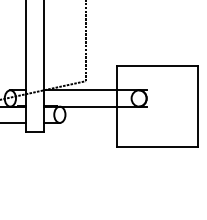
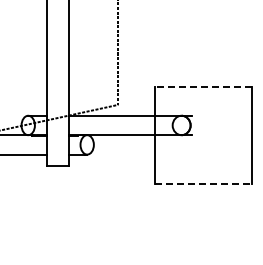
line: (157, 65) -> (203, 86), solid -> dashed
line: (157, 147) -> (203, 183), solid -> dashed

